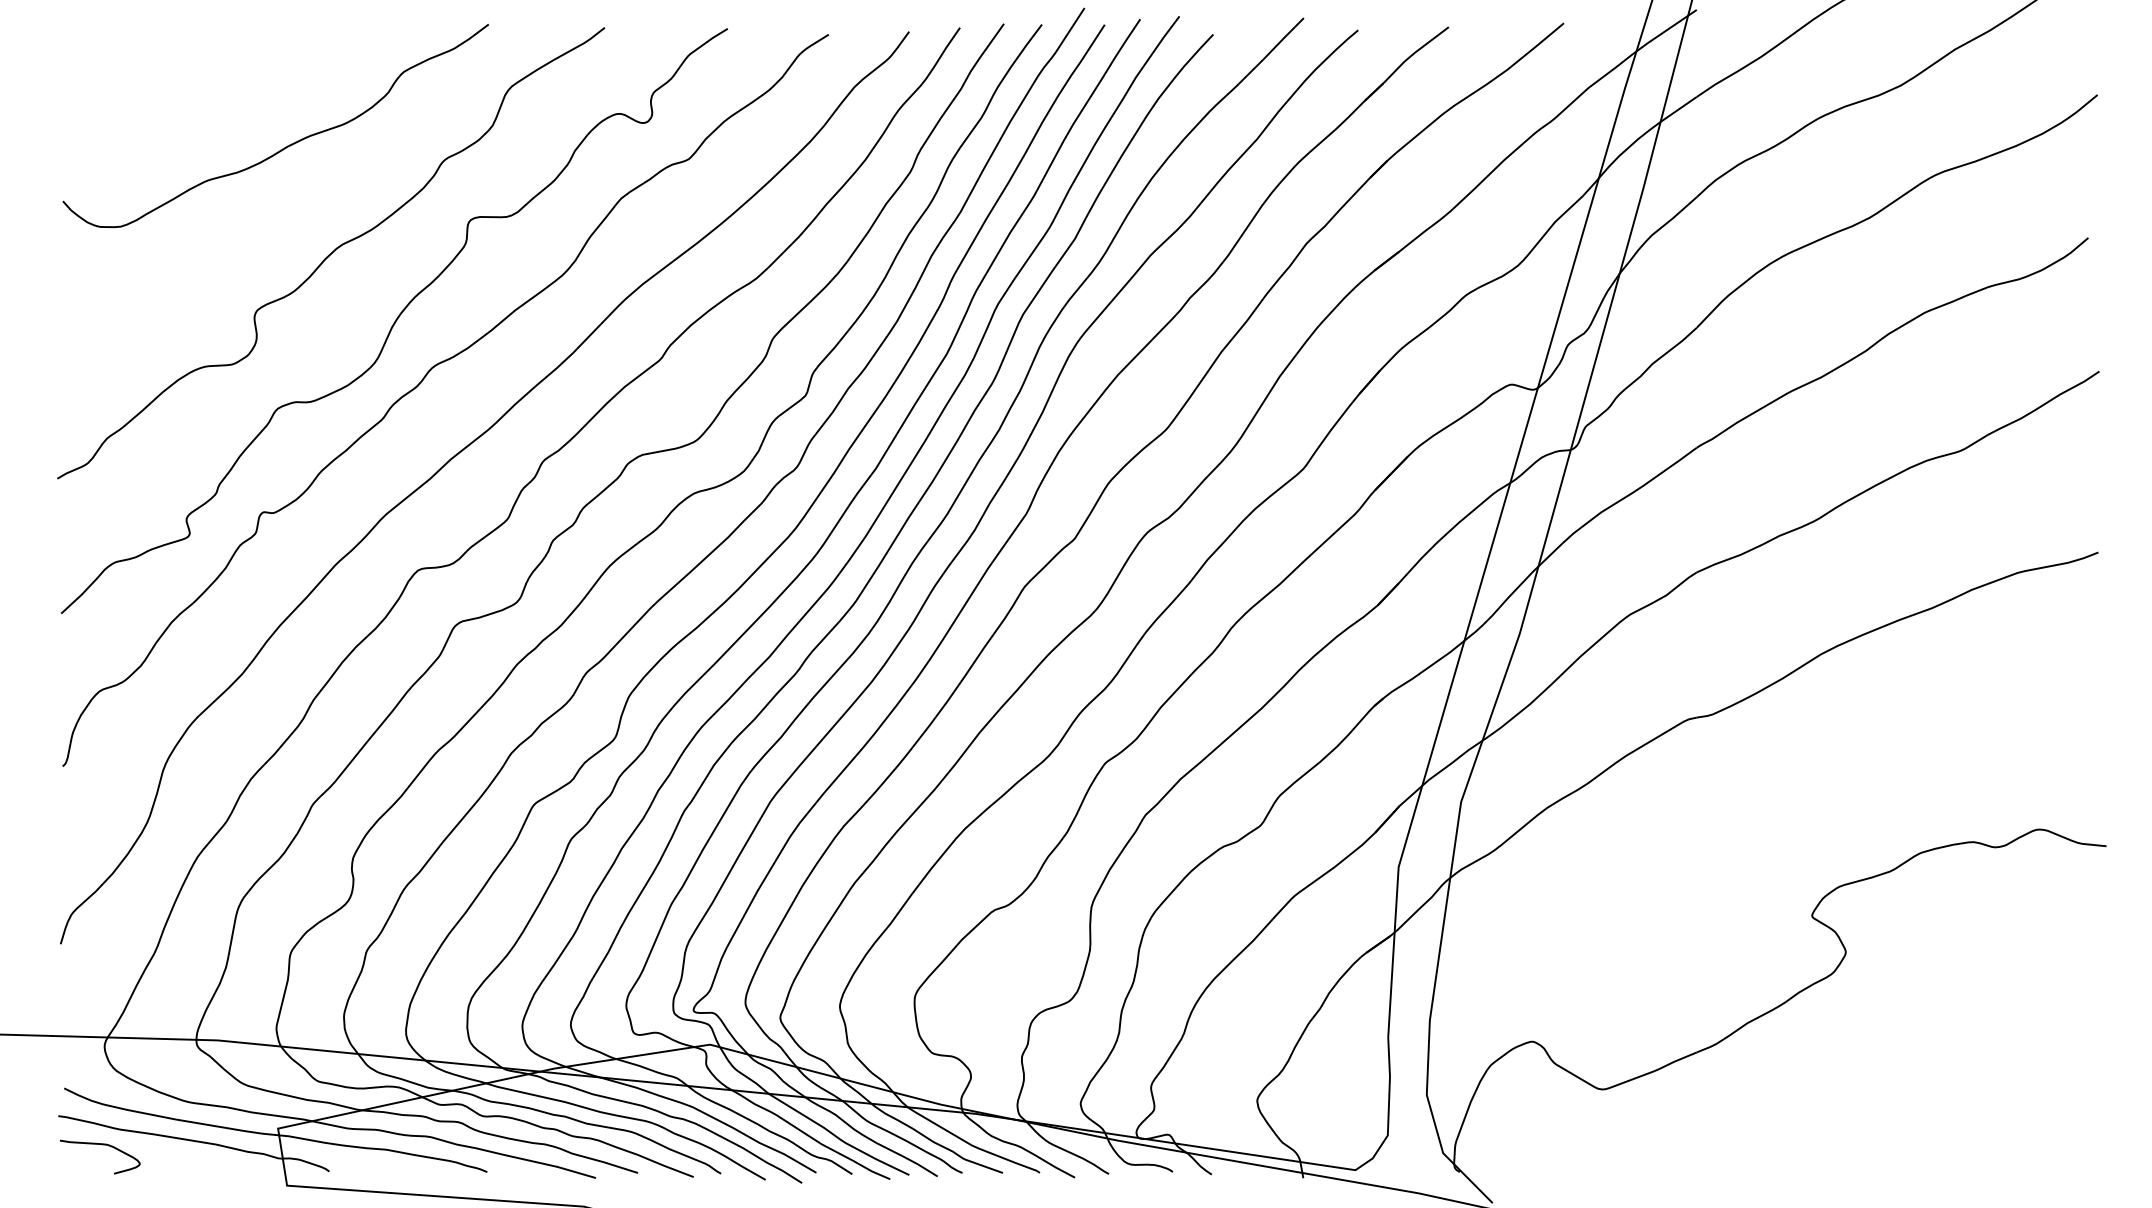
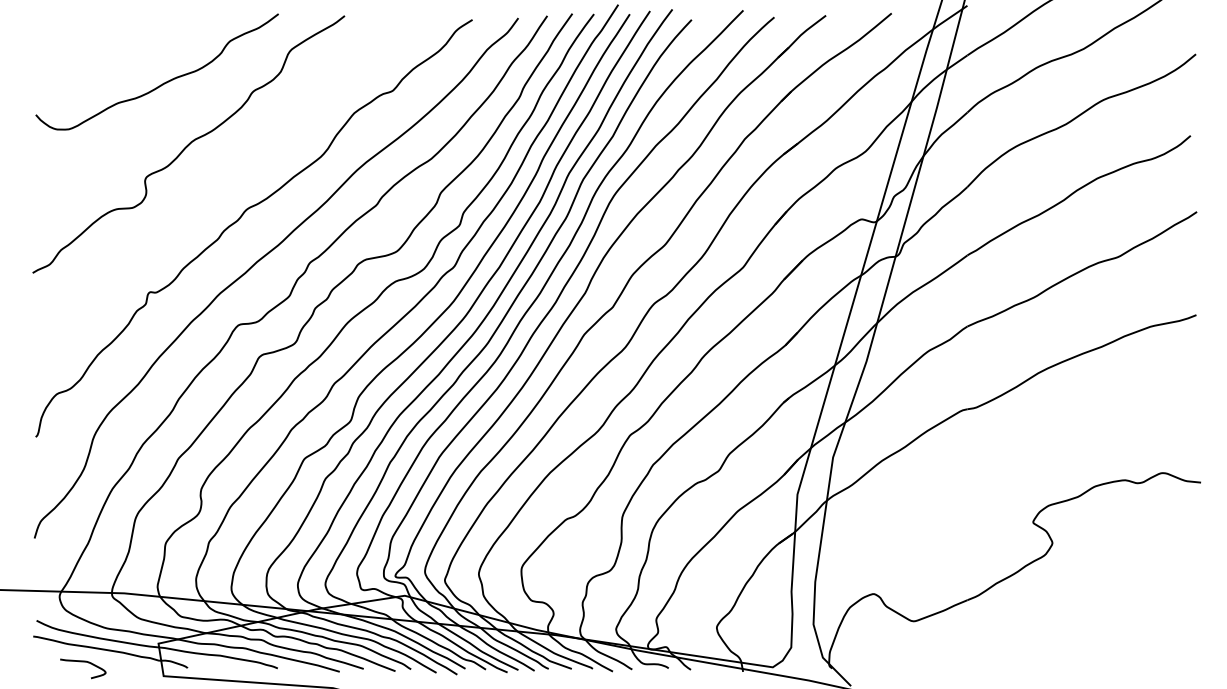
curve: (393, 321) -> (224, 183), removed
curve: (100, 1145) -> (83, 662), moved

